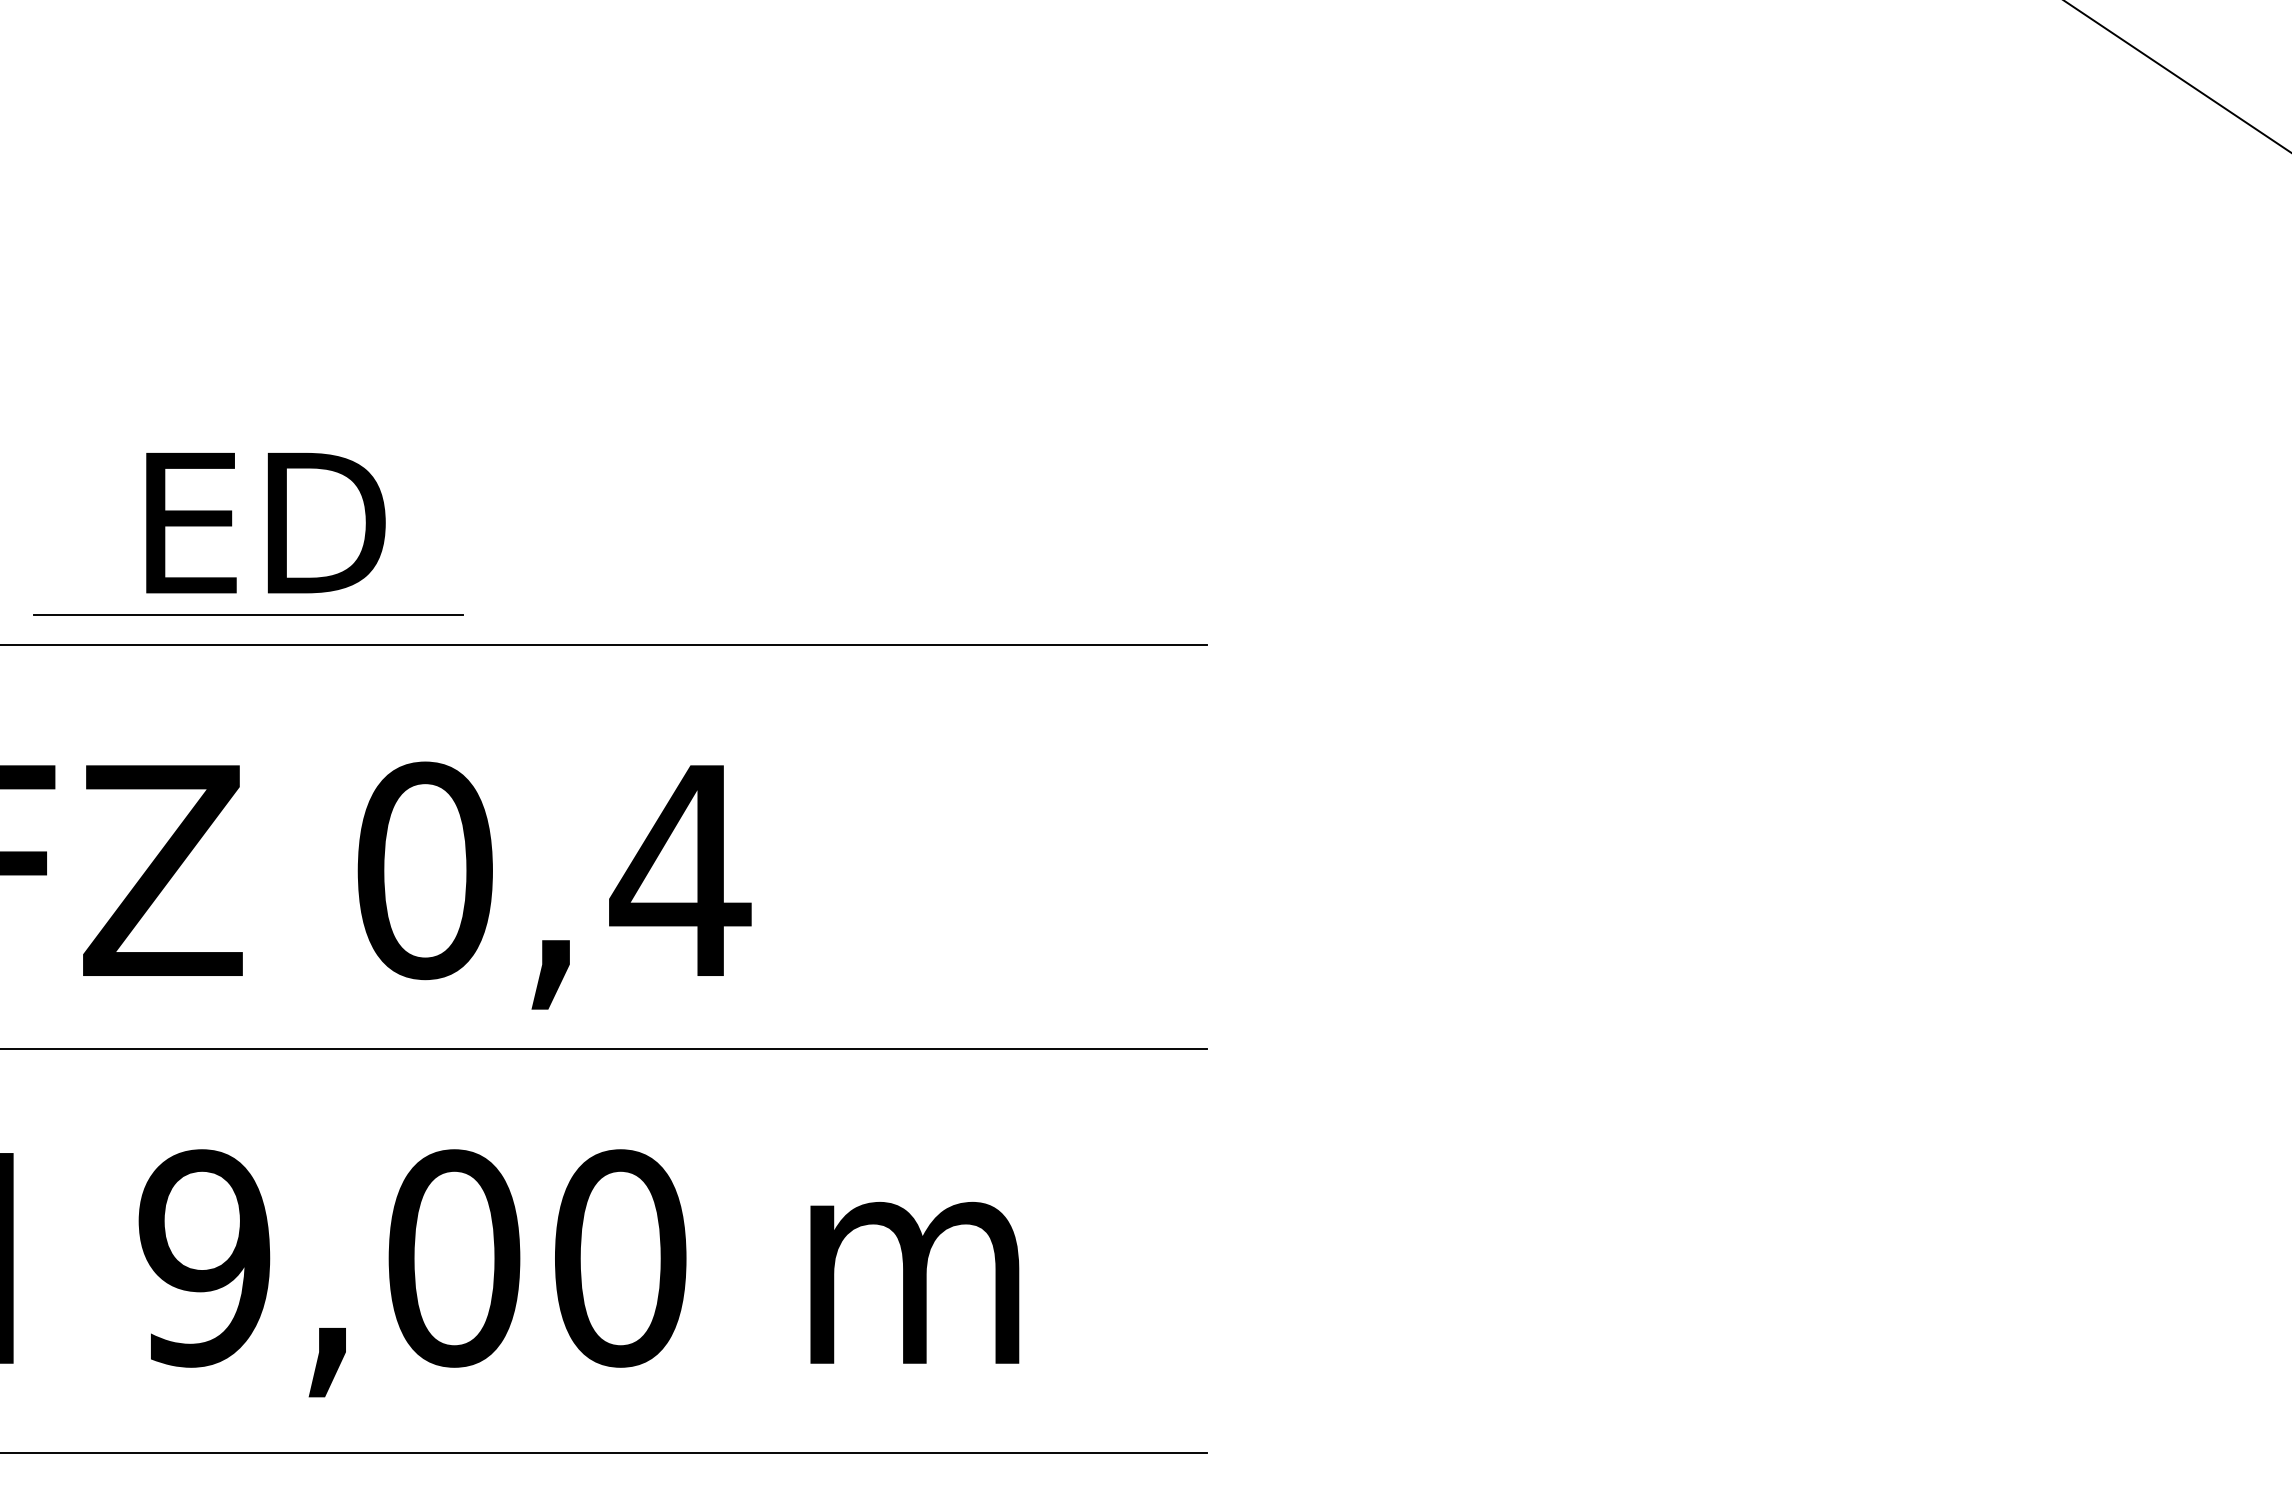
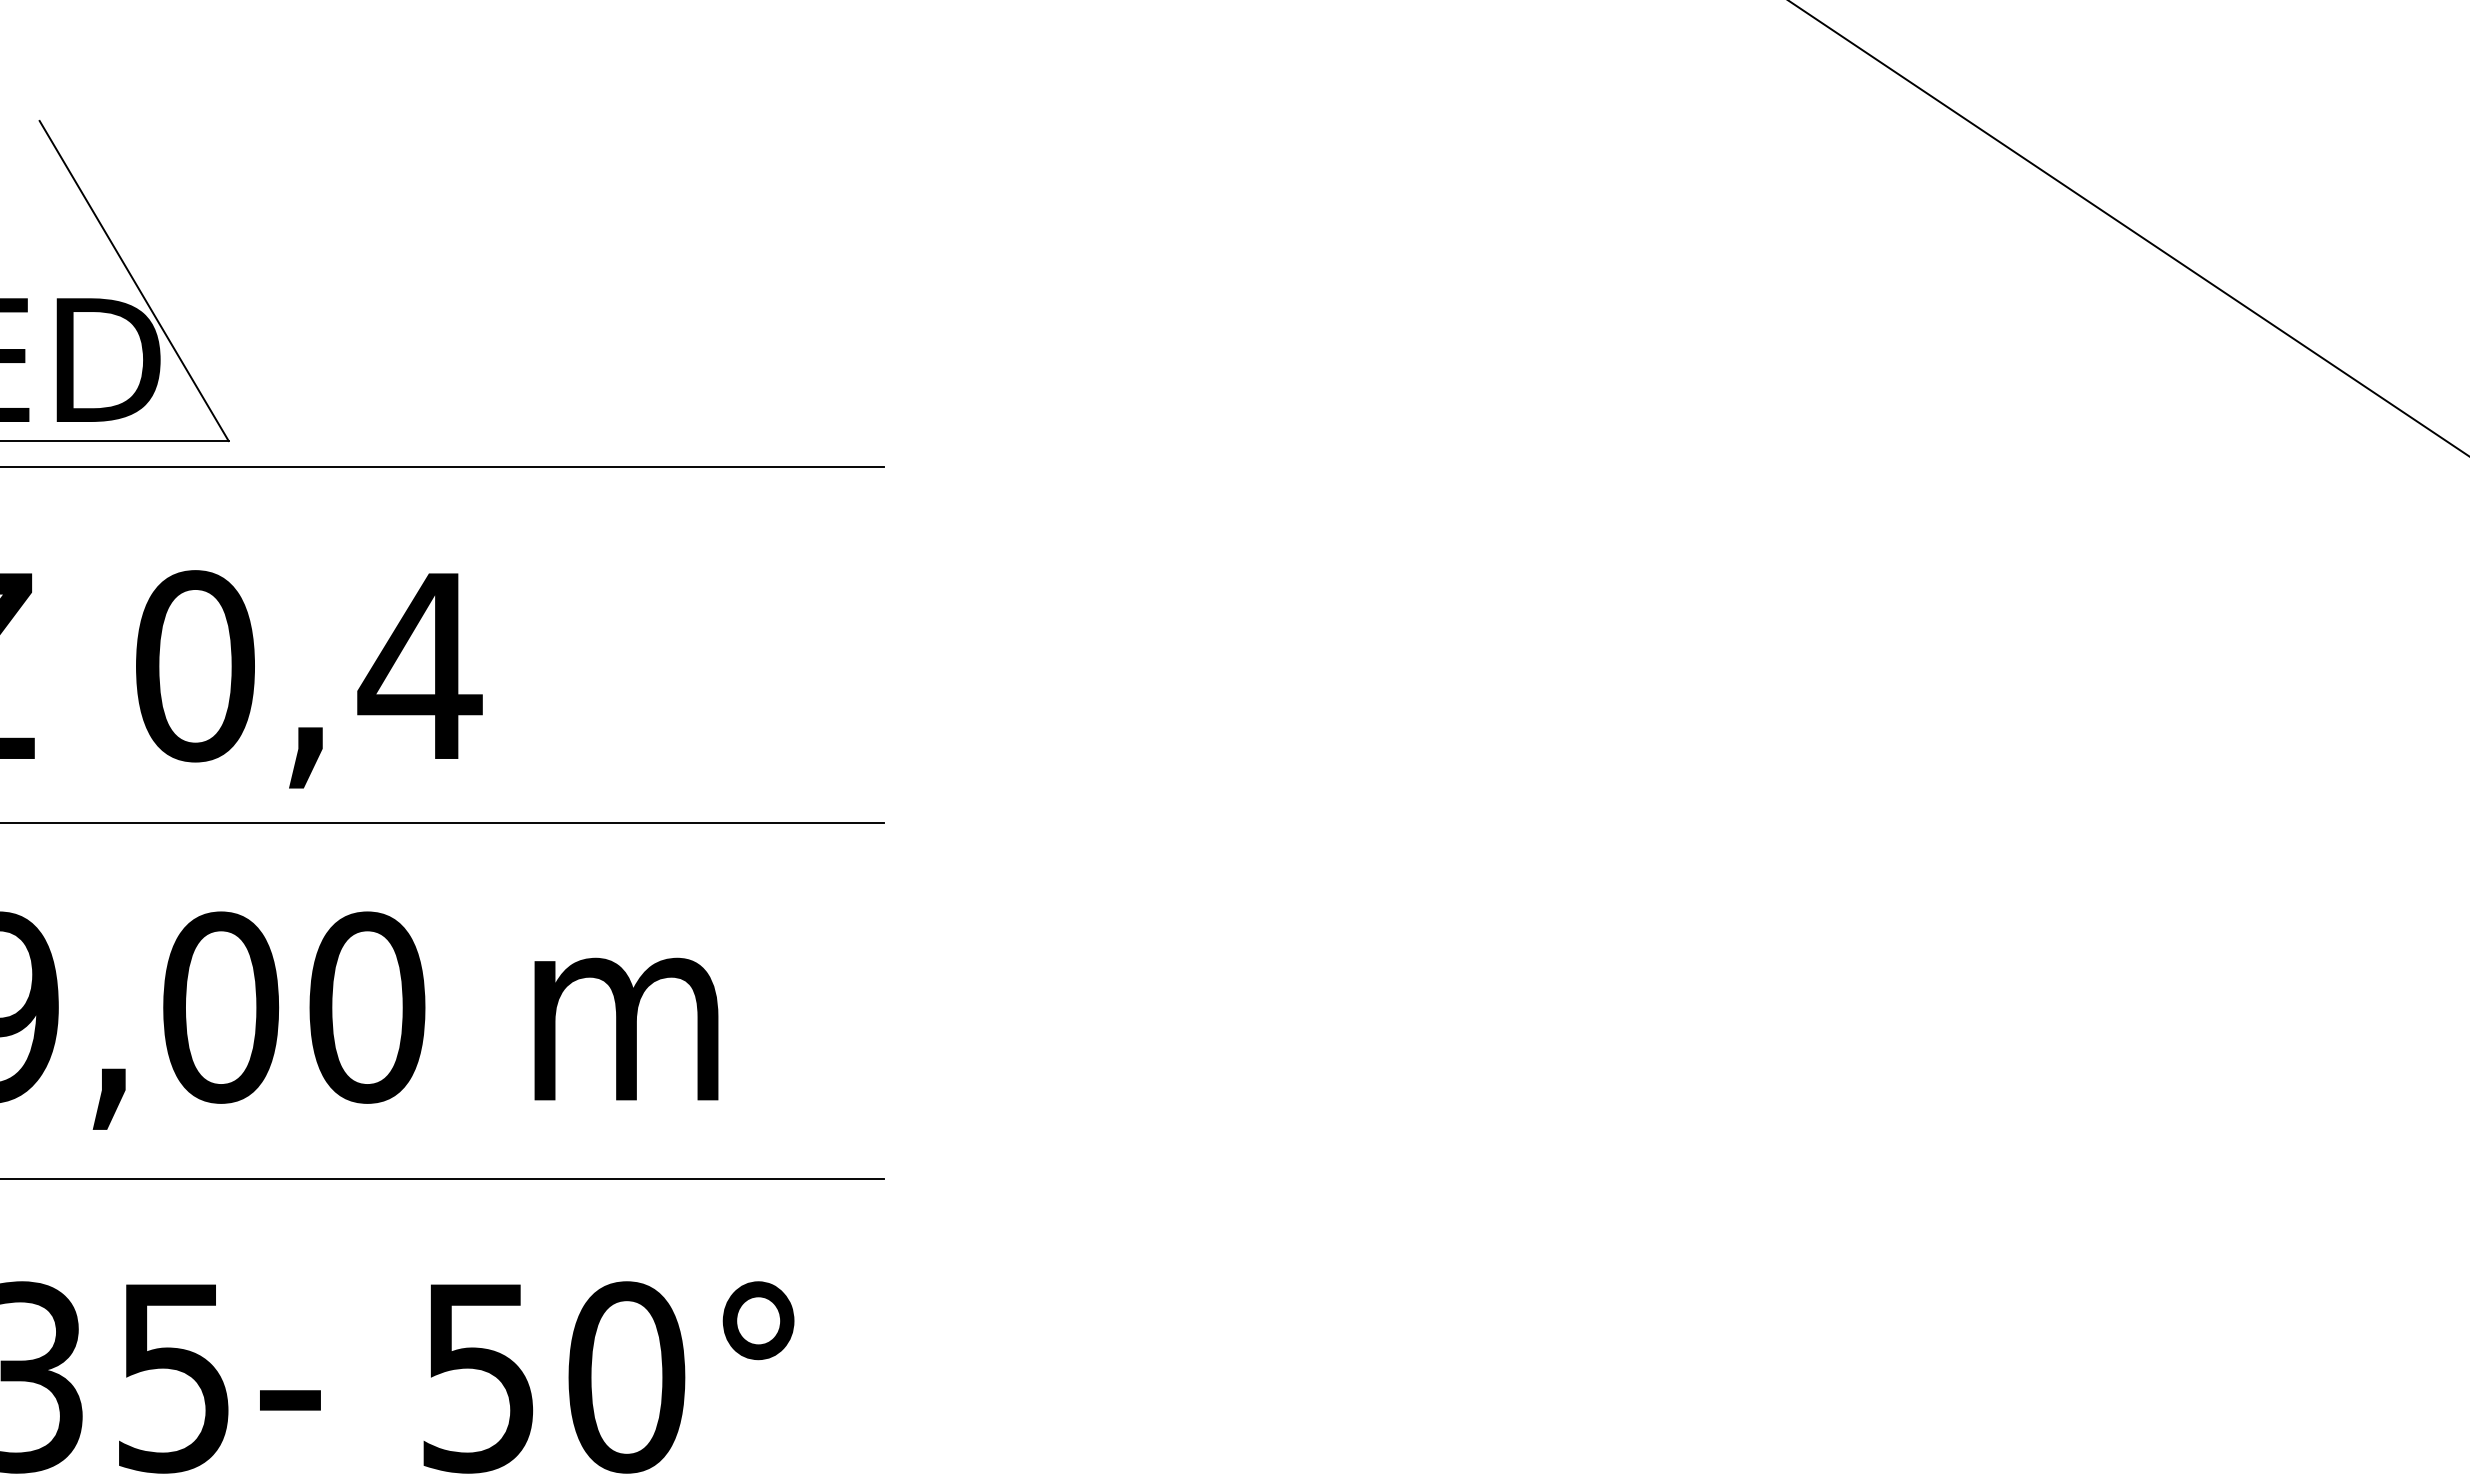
line: (354, 432) -> (133, 280), added

